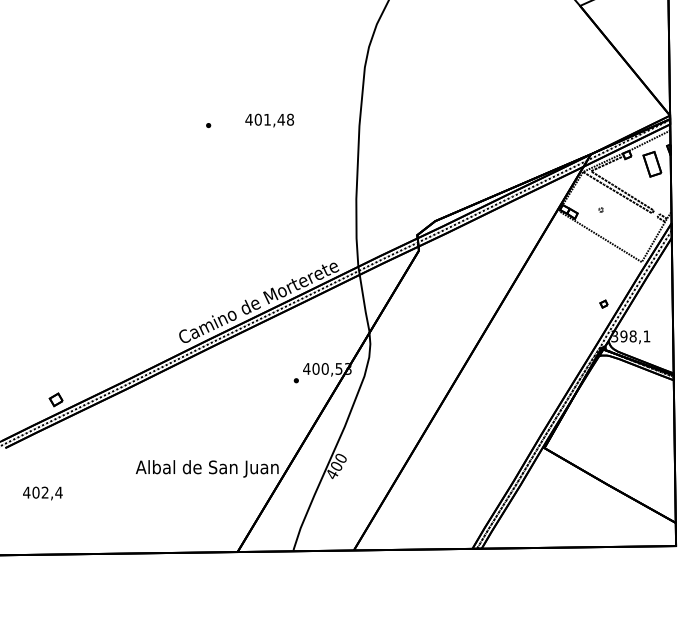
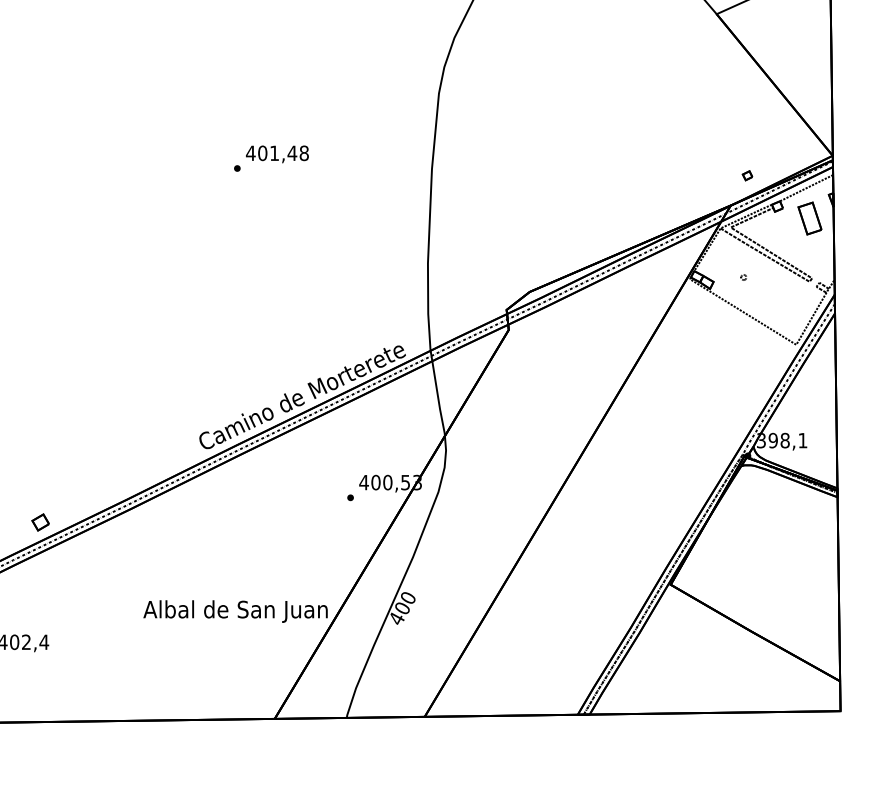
text: (269, 120) -> (277, 154), moved
part: (603, 303) -> (746, 174), moved

